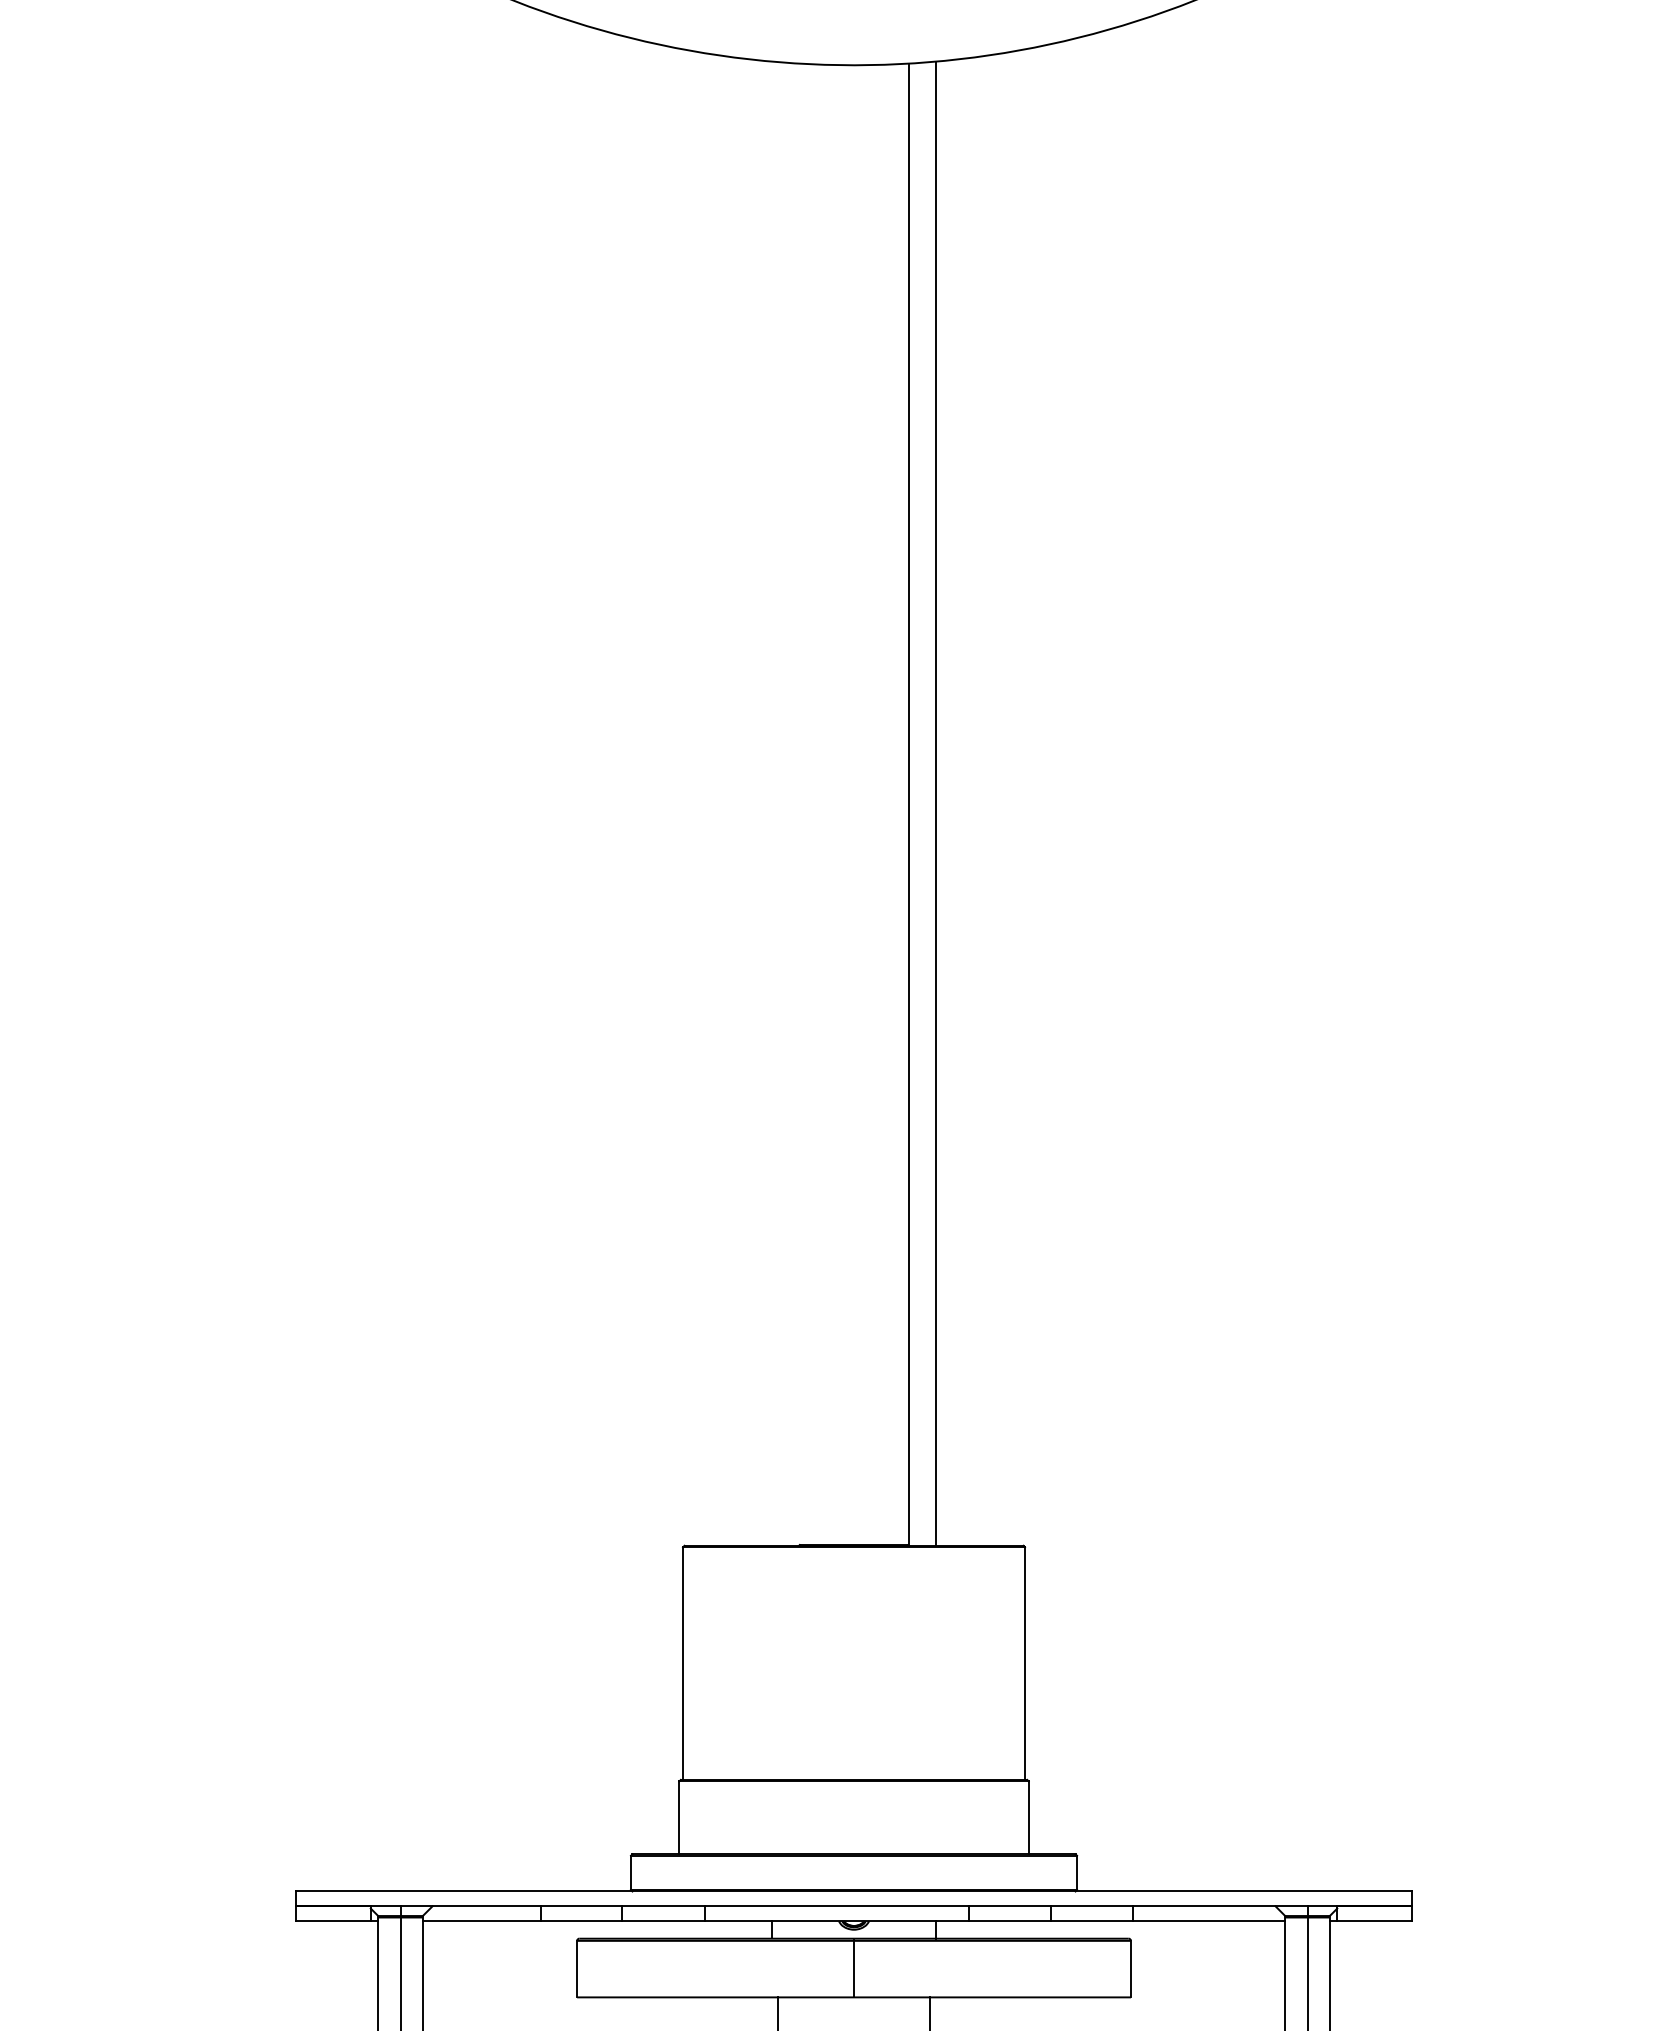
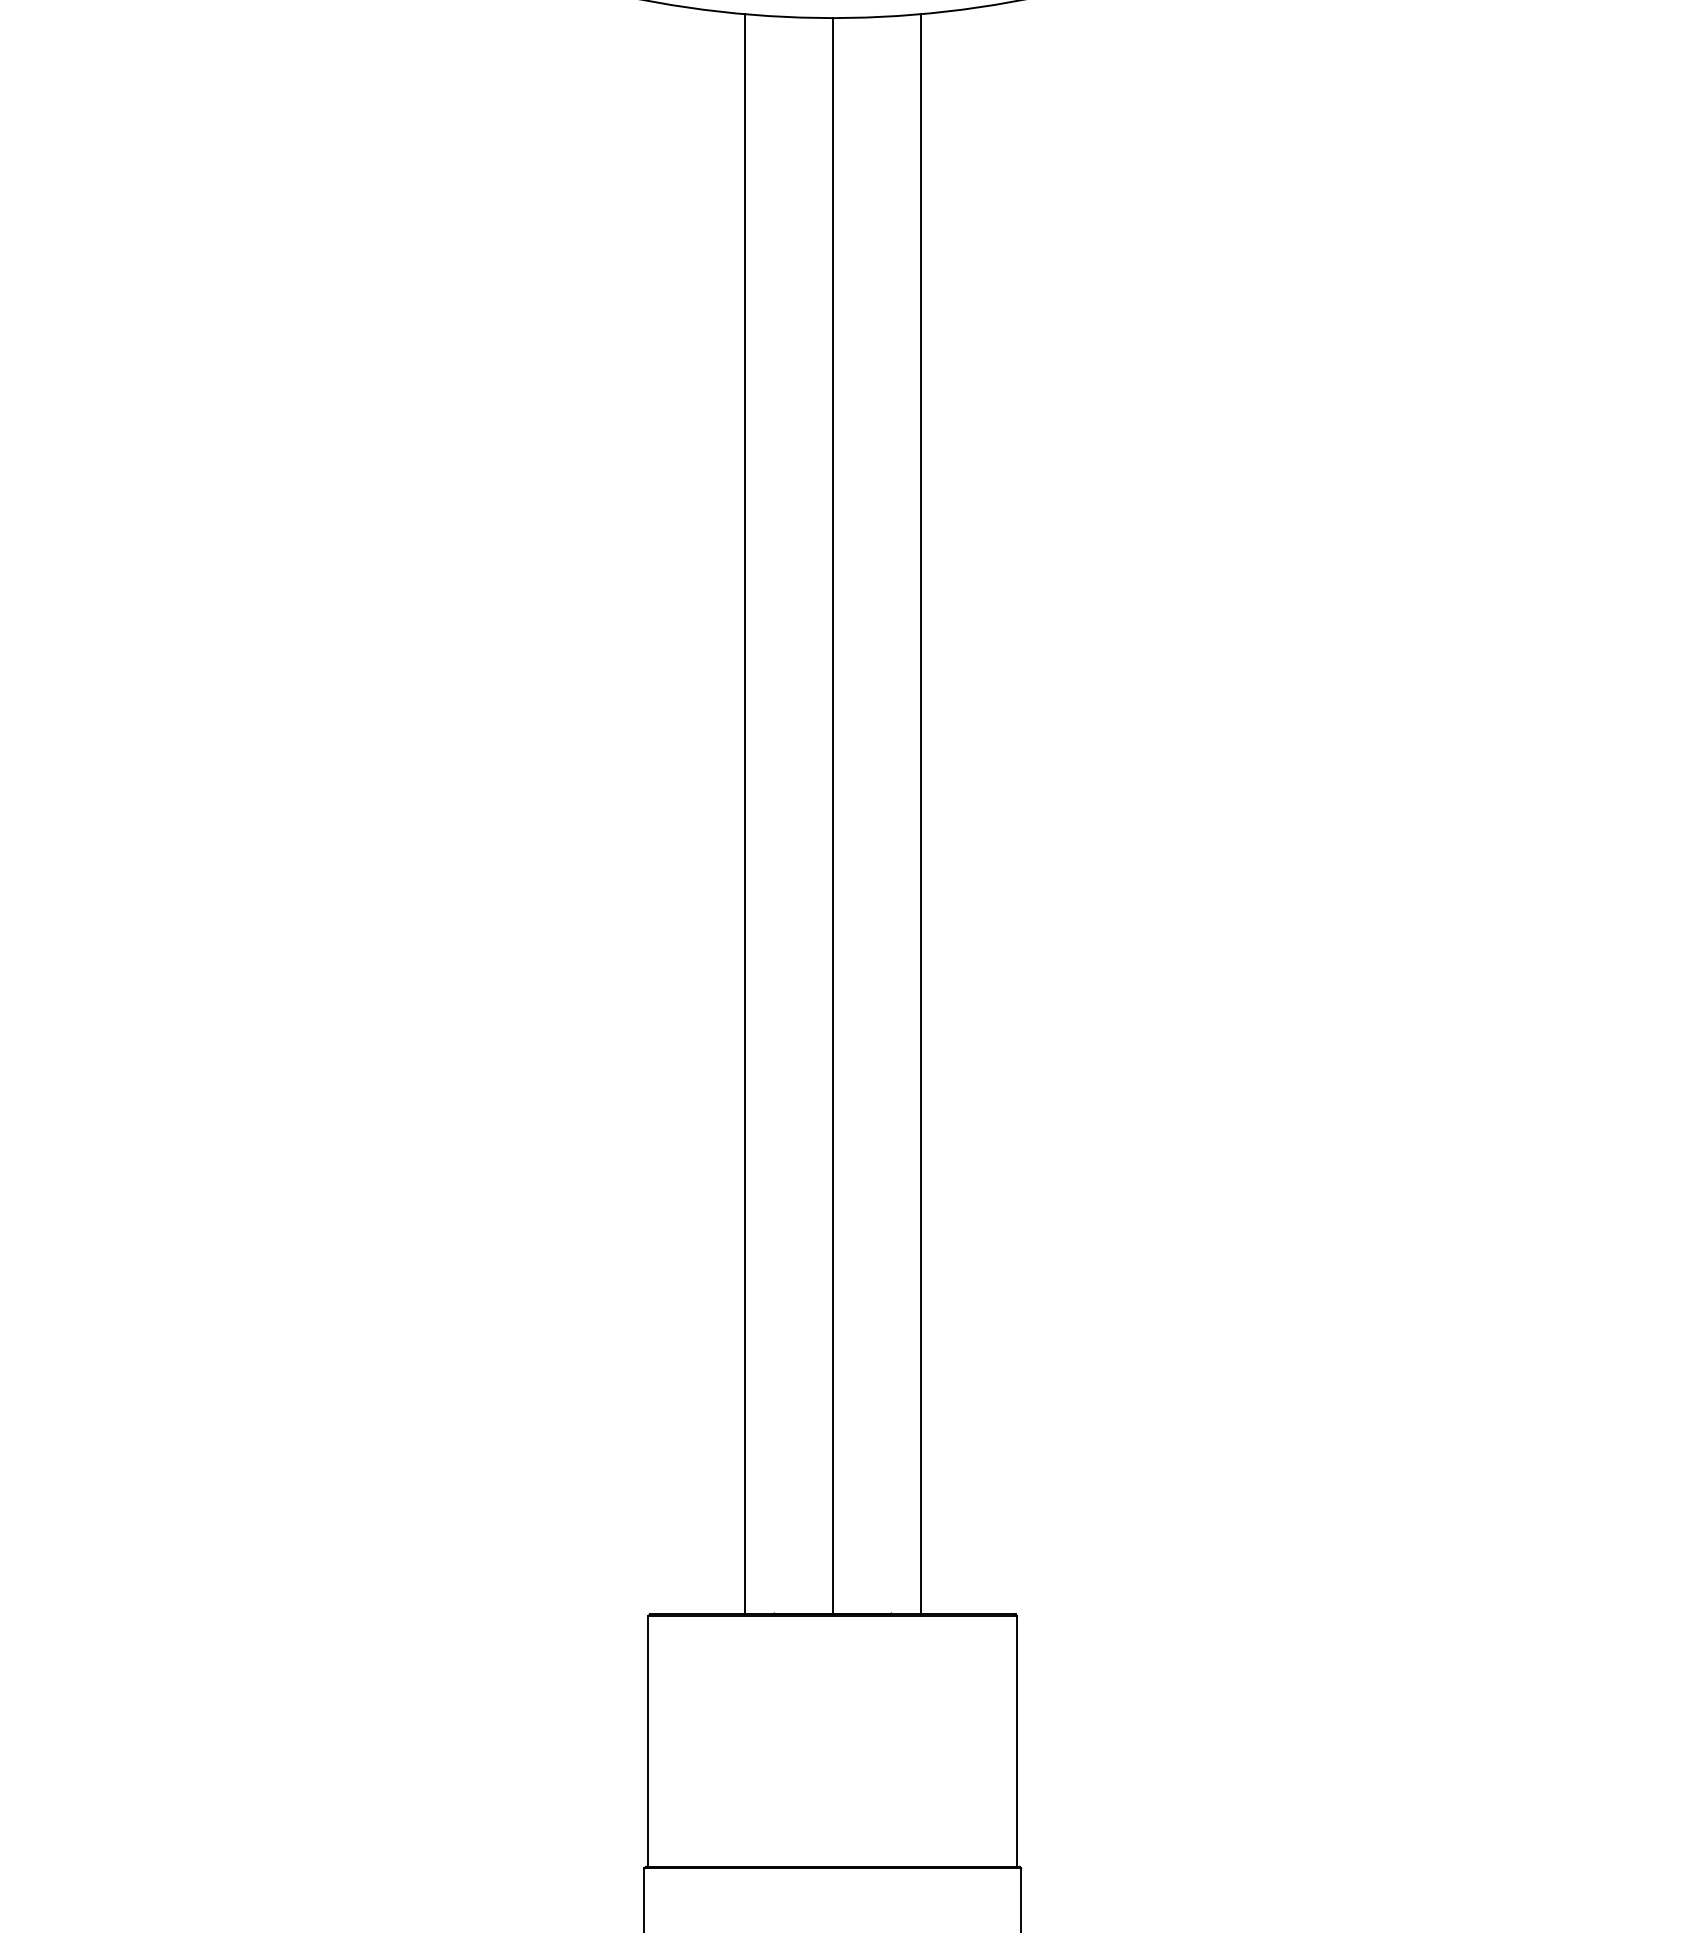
line: (772, 803) -> (744, 814), added
line: (909, 804) -> (833, 815), moved

